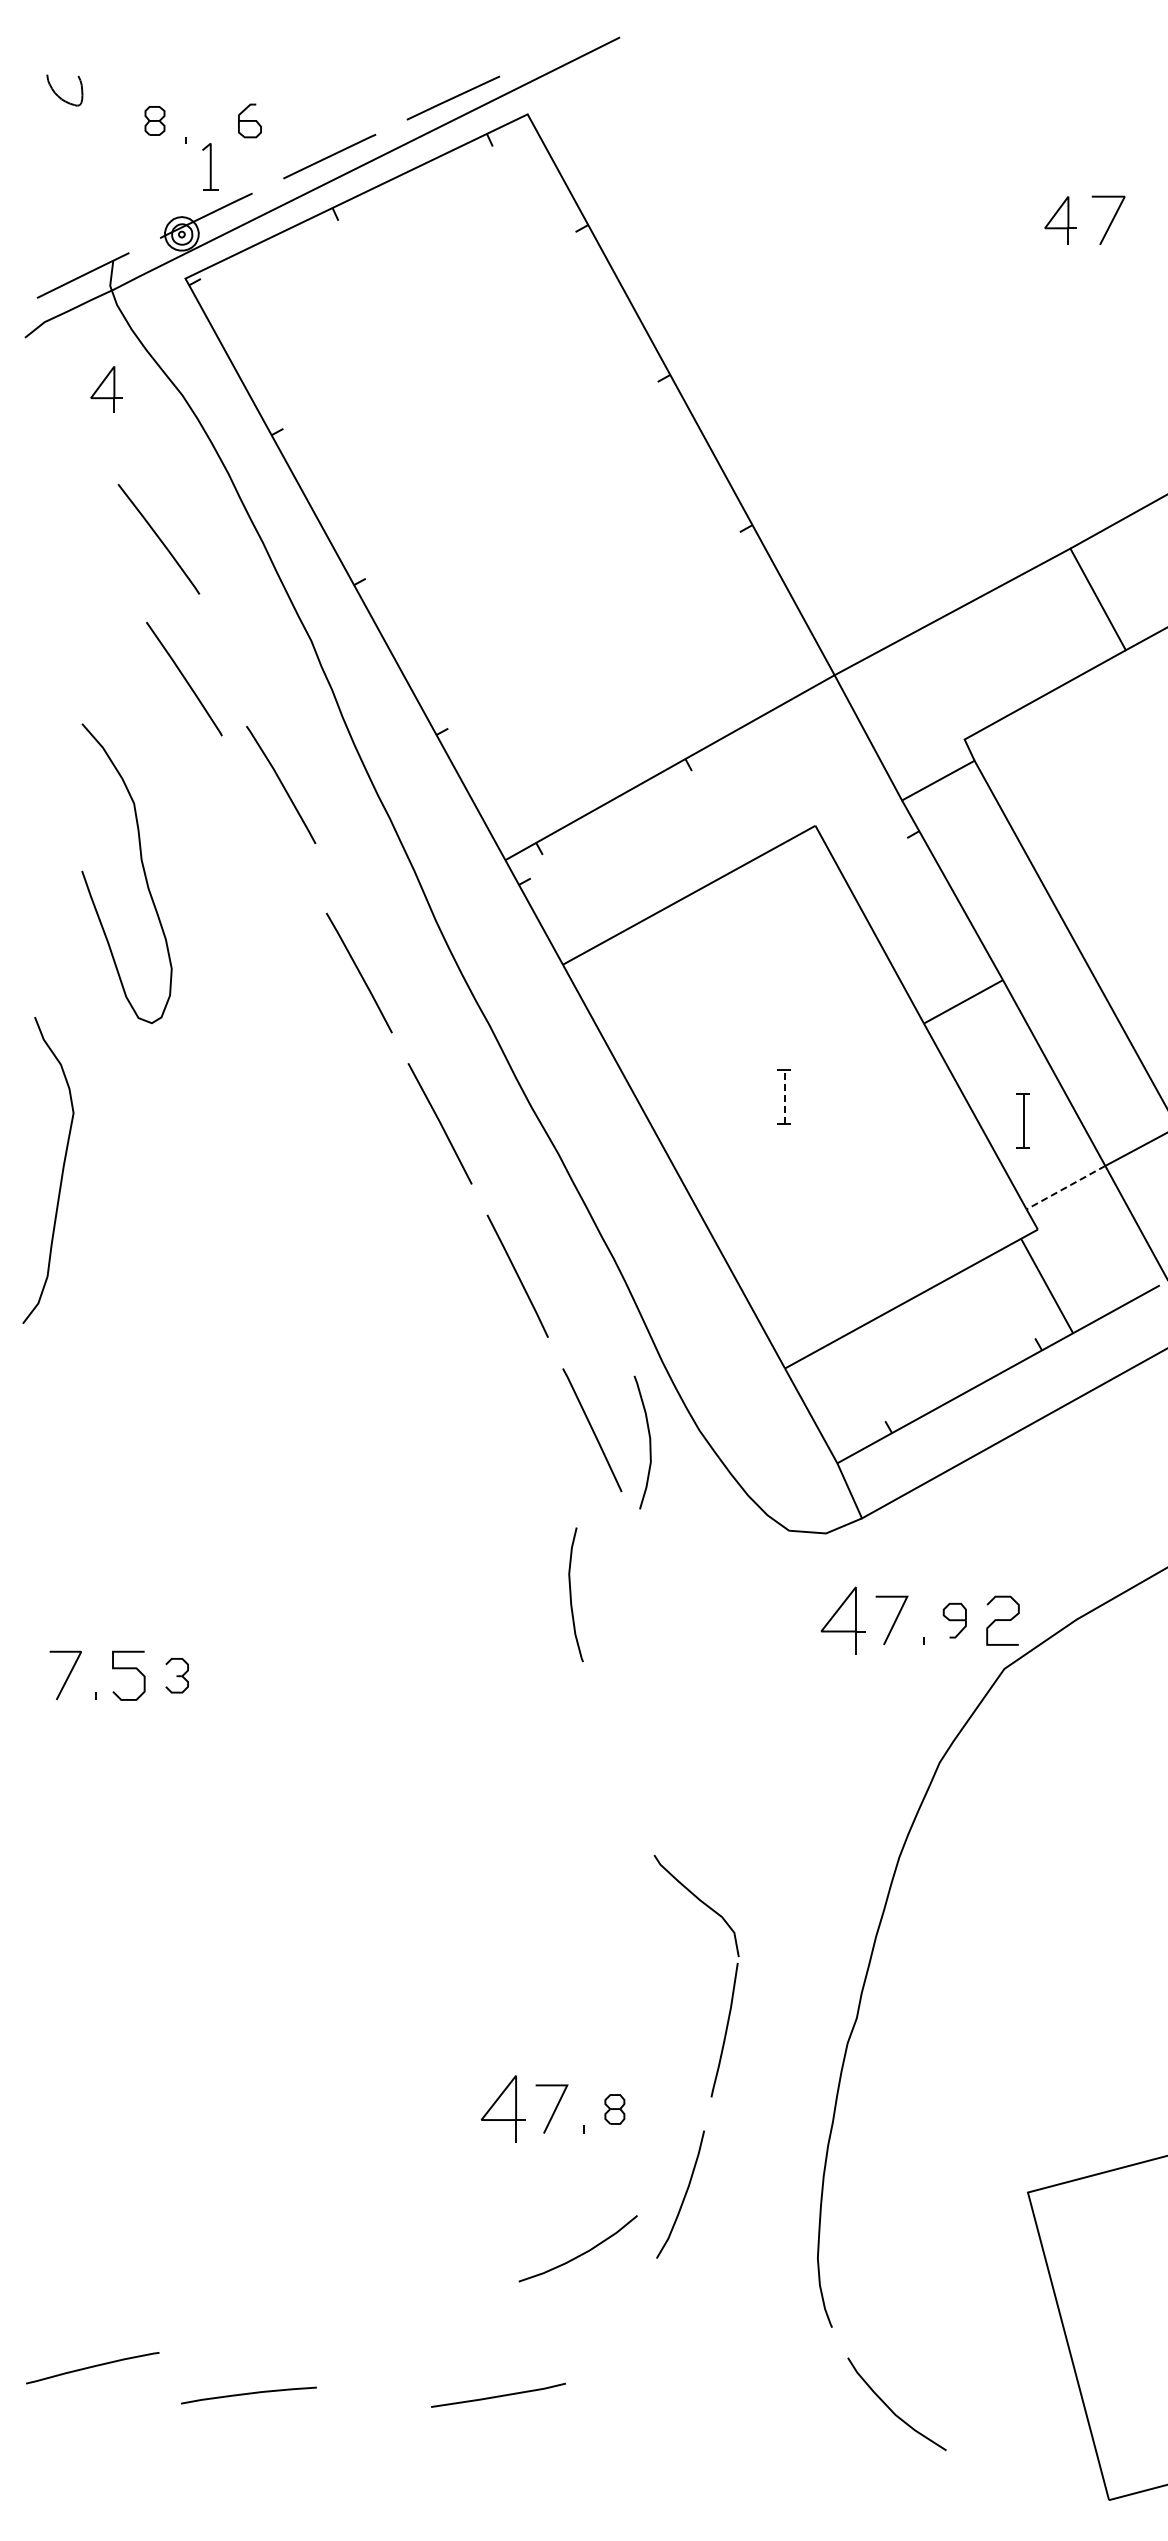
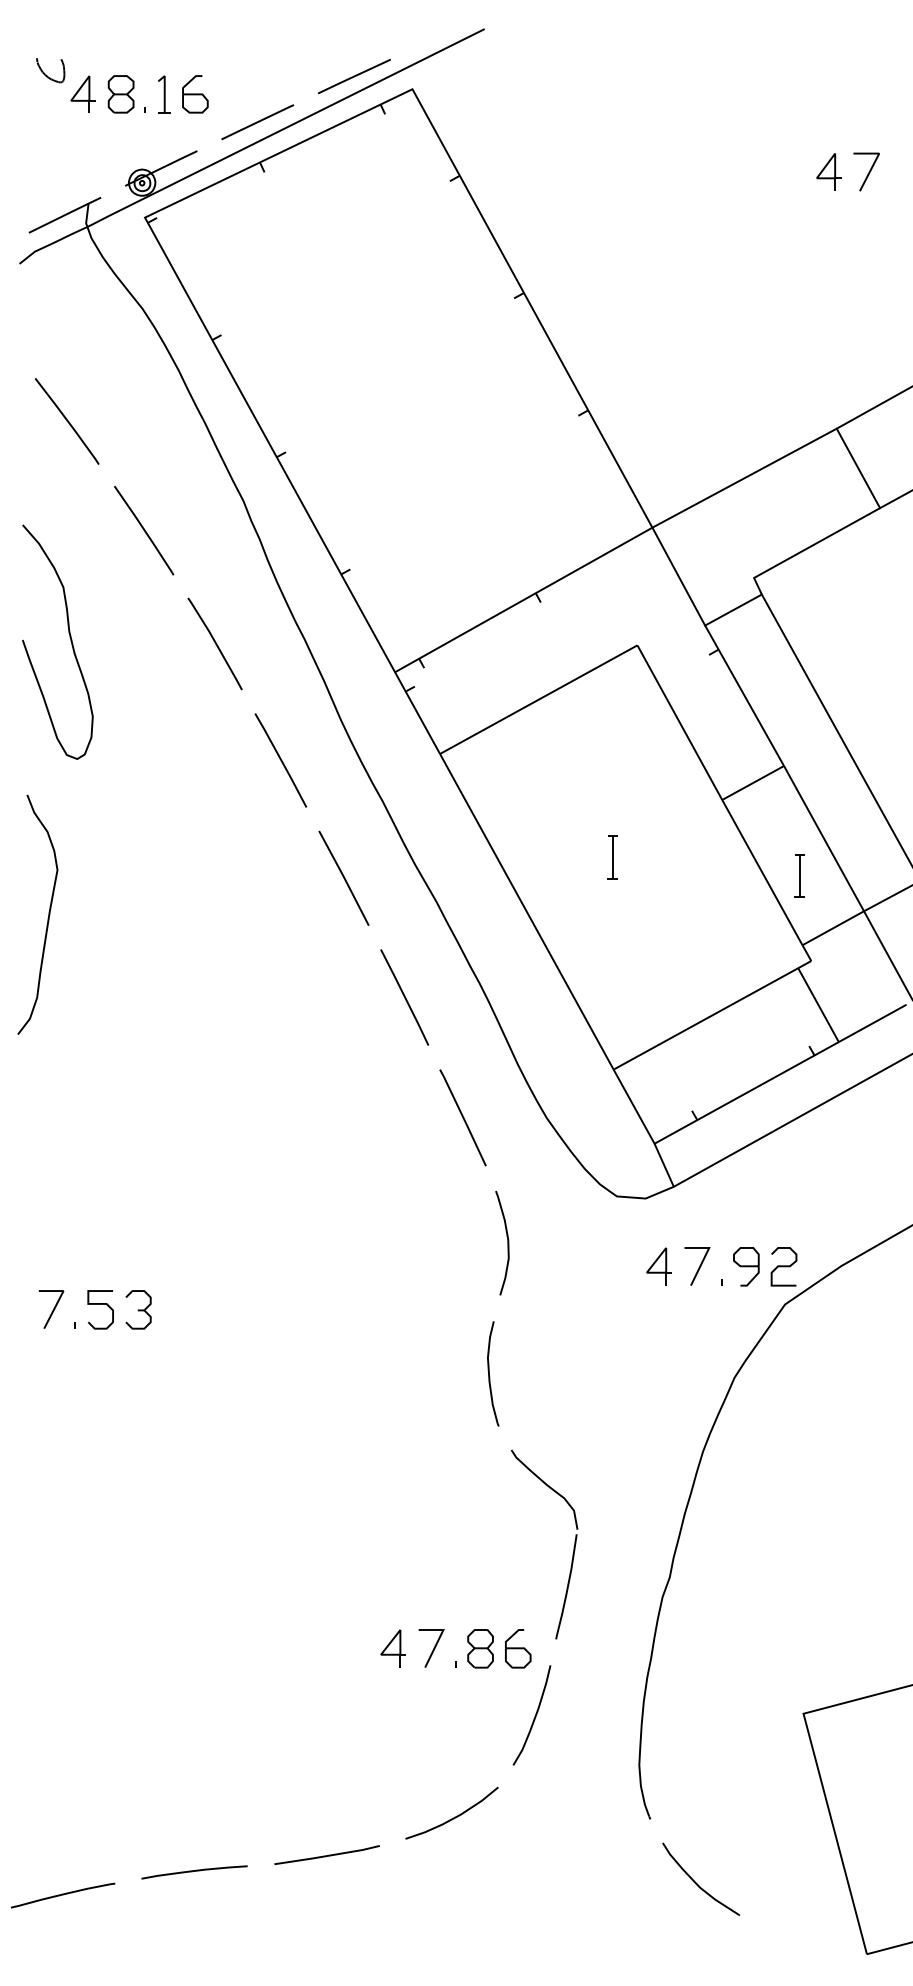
part: (154, 120) -> (120, 94), size x1.67
part: (249, 120) -> (195, 94), size x1.43
part: (210, 166) -> (164, 94), moved
part: (106, 389) -> (83, 94), moved
line: (158, 538) -> (66, 420), moved
line: (281, 784) -> (215, 643), moved
curve: (142, 868) -> (69, 638), moved
line: (784, 1096) -> (613, 856), dashed -> solid
line: (1065, 1187) -> (832, 928), dashed -> solid
curve: (649, 1442) -> (507, 1243), moved
curve: (571, 1594) -> (489, 1373), moved
part: (842, 1620) -> (658, 1266), size x0.71
part: (954, 1620) -> (746, 1266), size x1.43
part: (176, 1675) -> (137, 1309), size x1.43
part: (502, 2109) -> (392, 1648), size x0.71
part: (614, 2109) -> (480, 1648), size x1.67
part: (662, 2109) -> (517, 1648), added
curve: (579, 2254) -> (452, 1817), moved
curve: (92, 2367) -> (62, 1895), moved
line: (498, 2395) -> (327, 1855), moved

